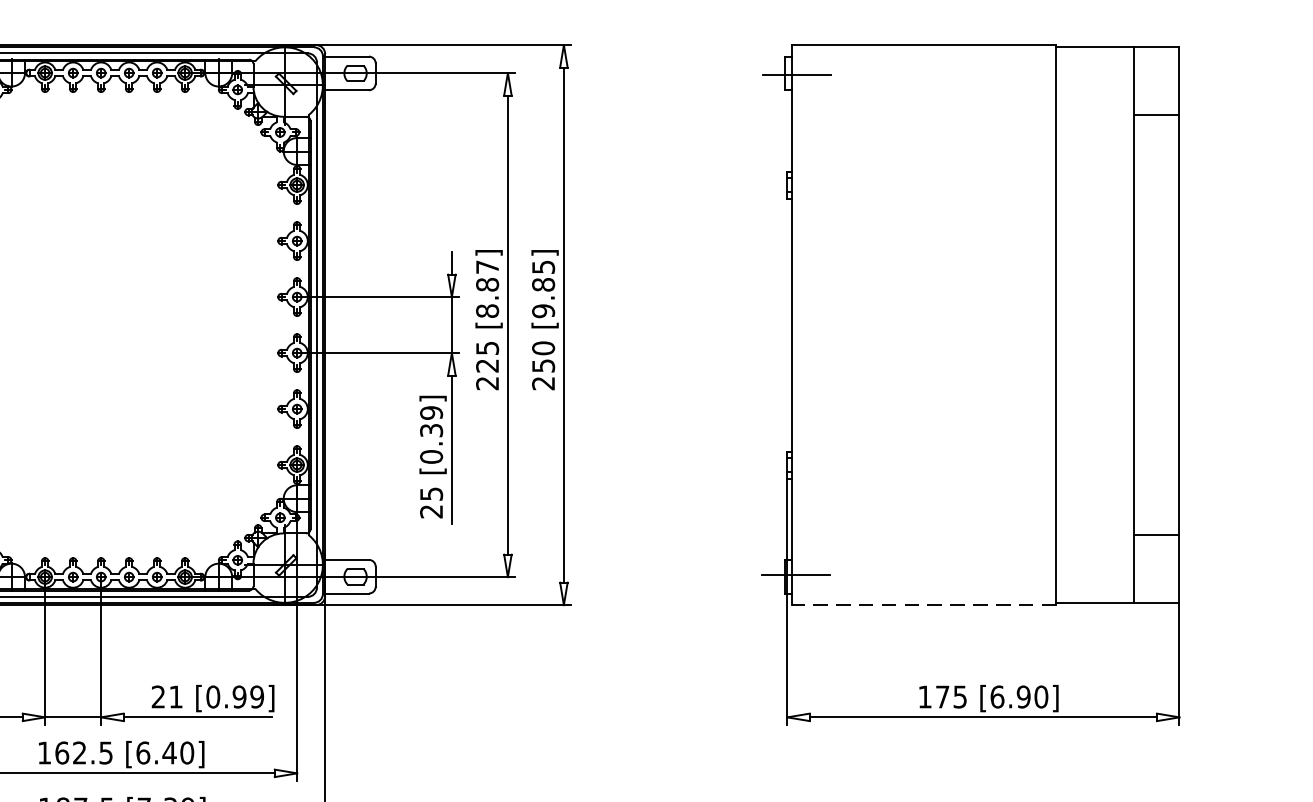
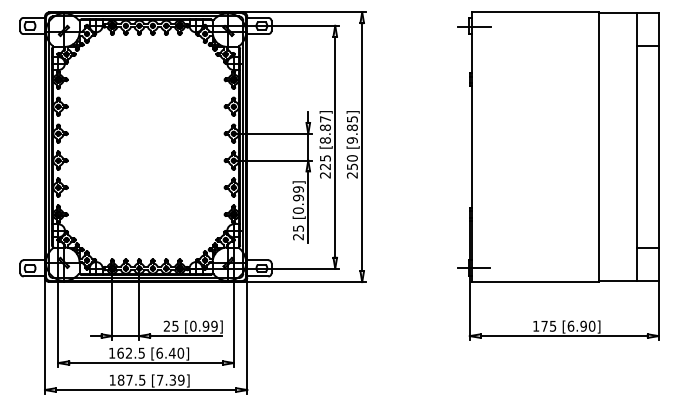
text: (431, 429) -> (298, 197), [0.39] -> [0.99]
line: (923, 606) -> (535, 282), dashed -> solid
text: (176, 697) -> (175, 326), 21 -> 25

